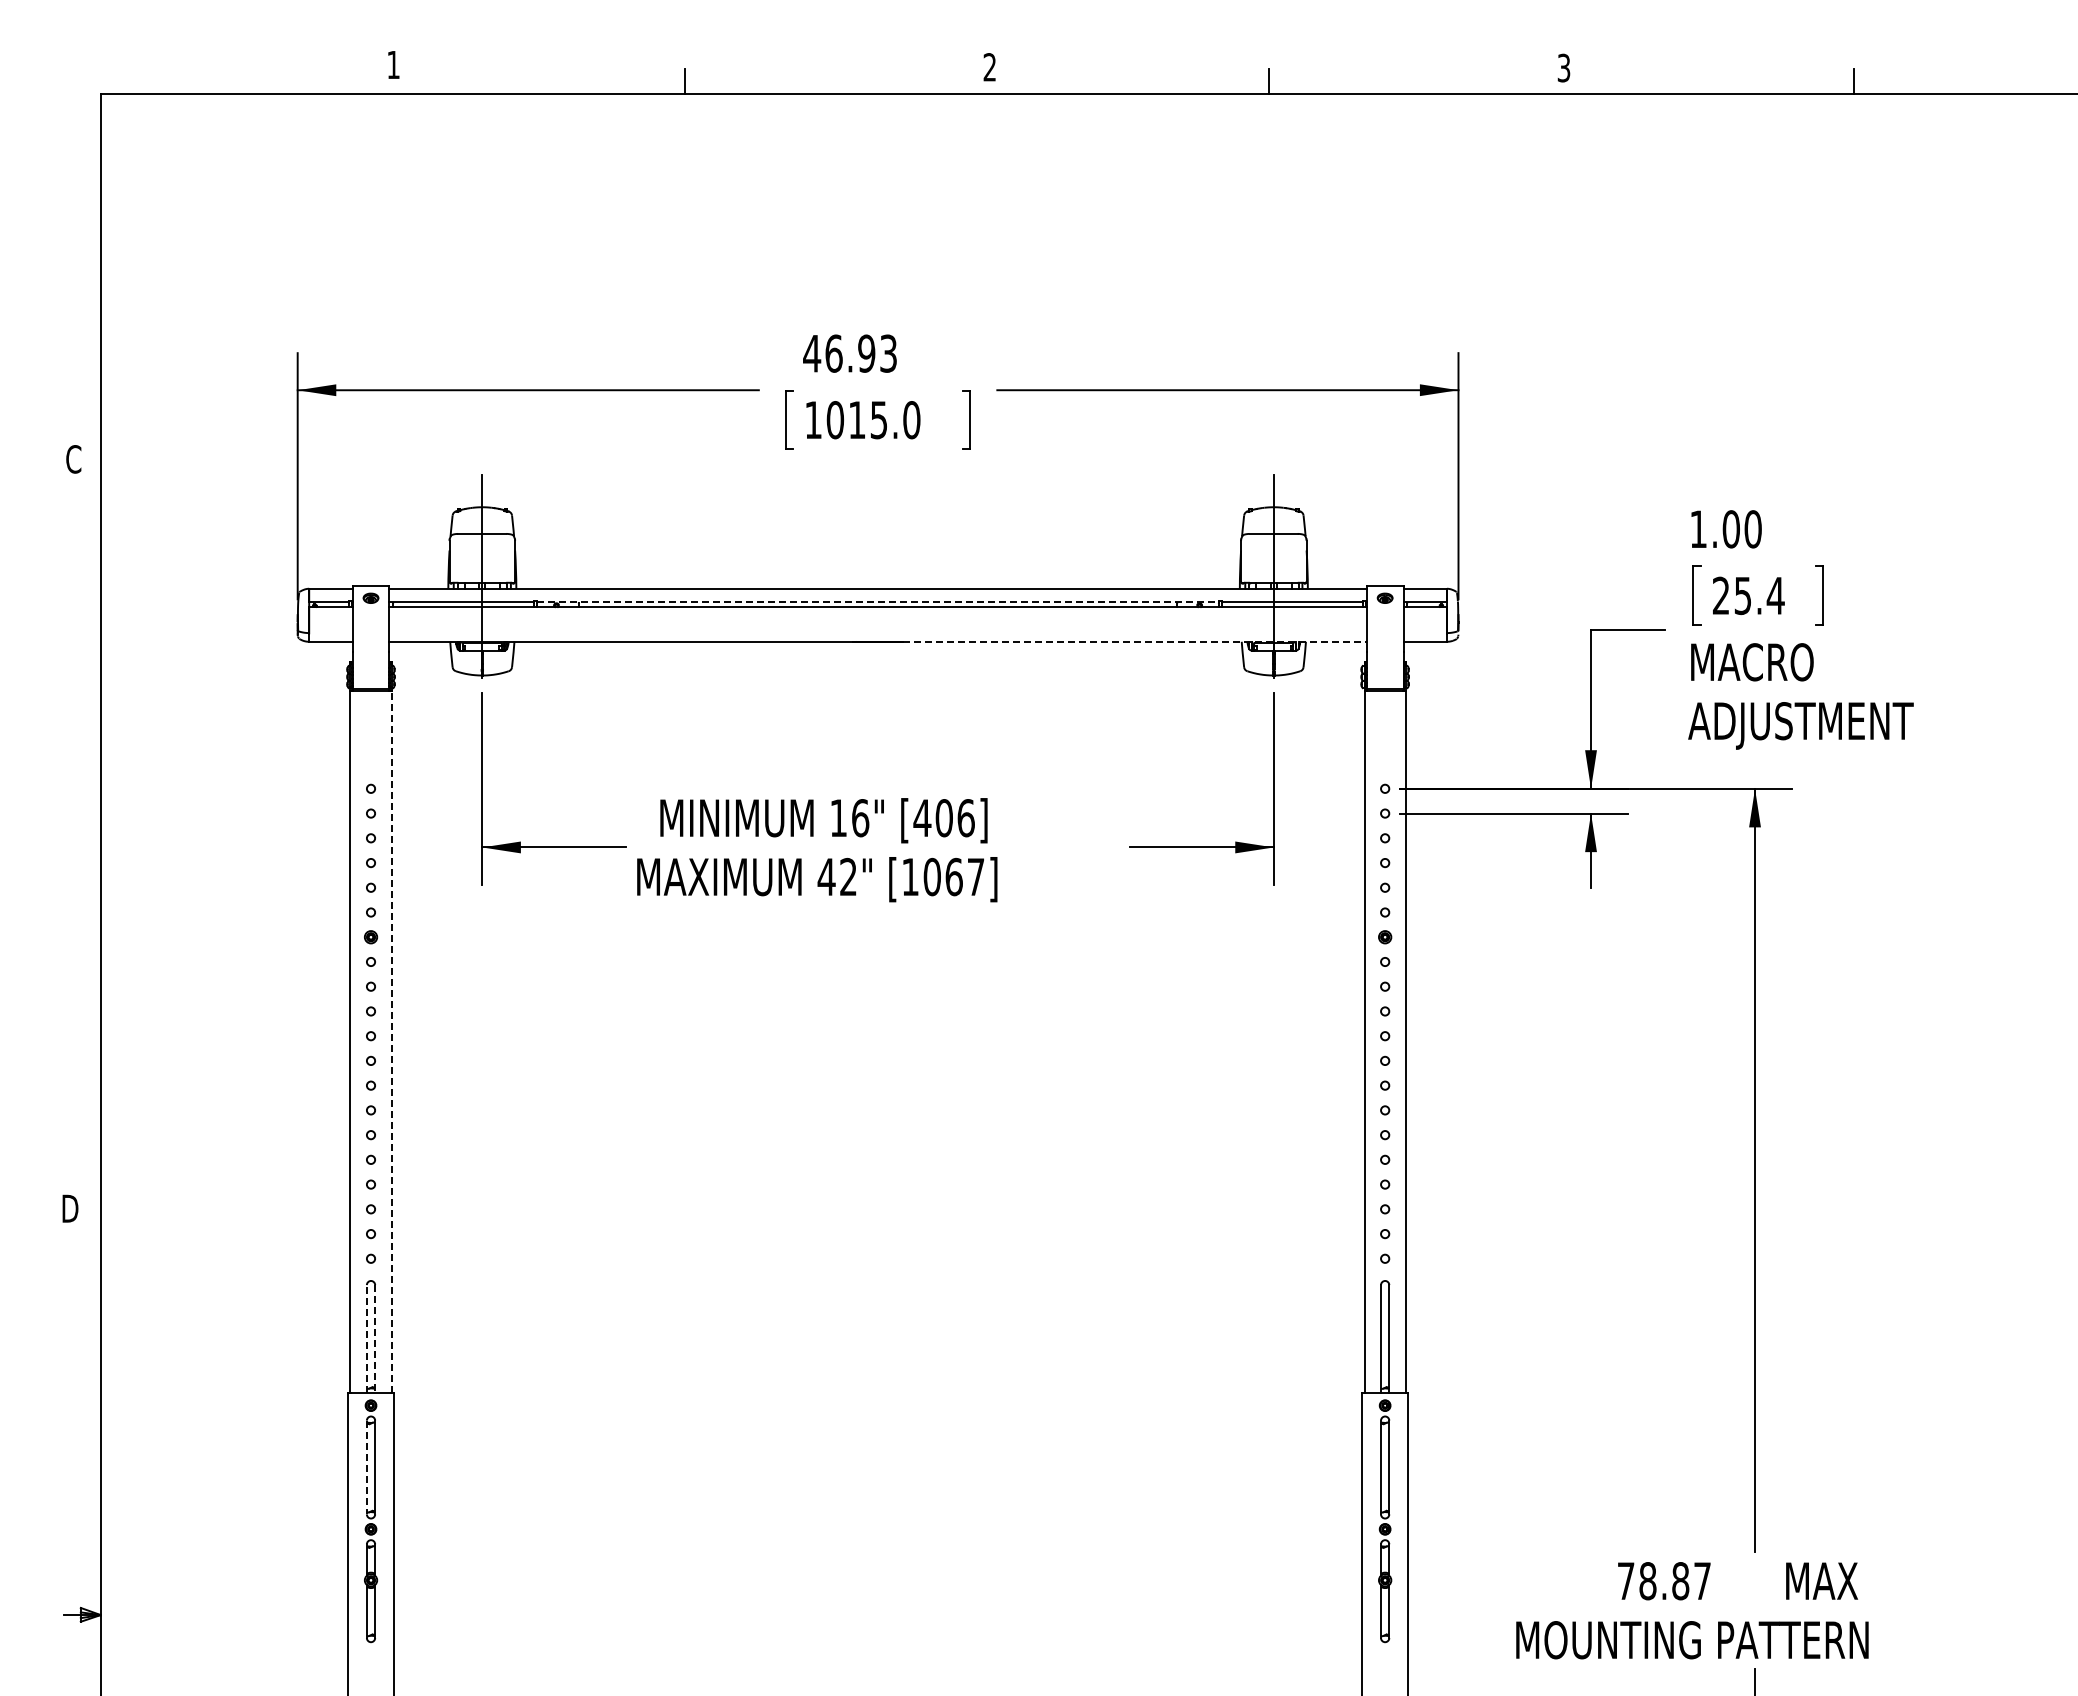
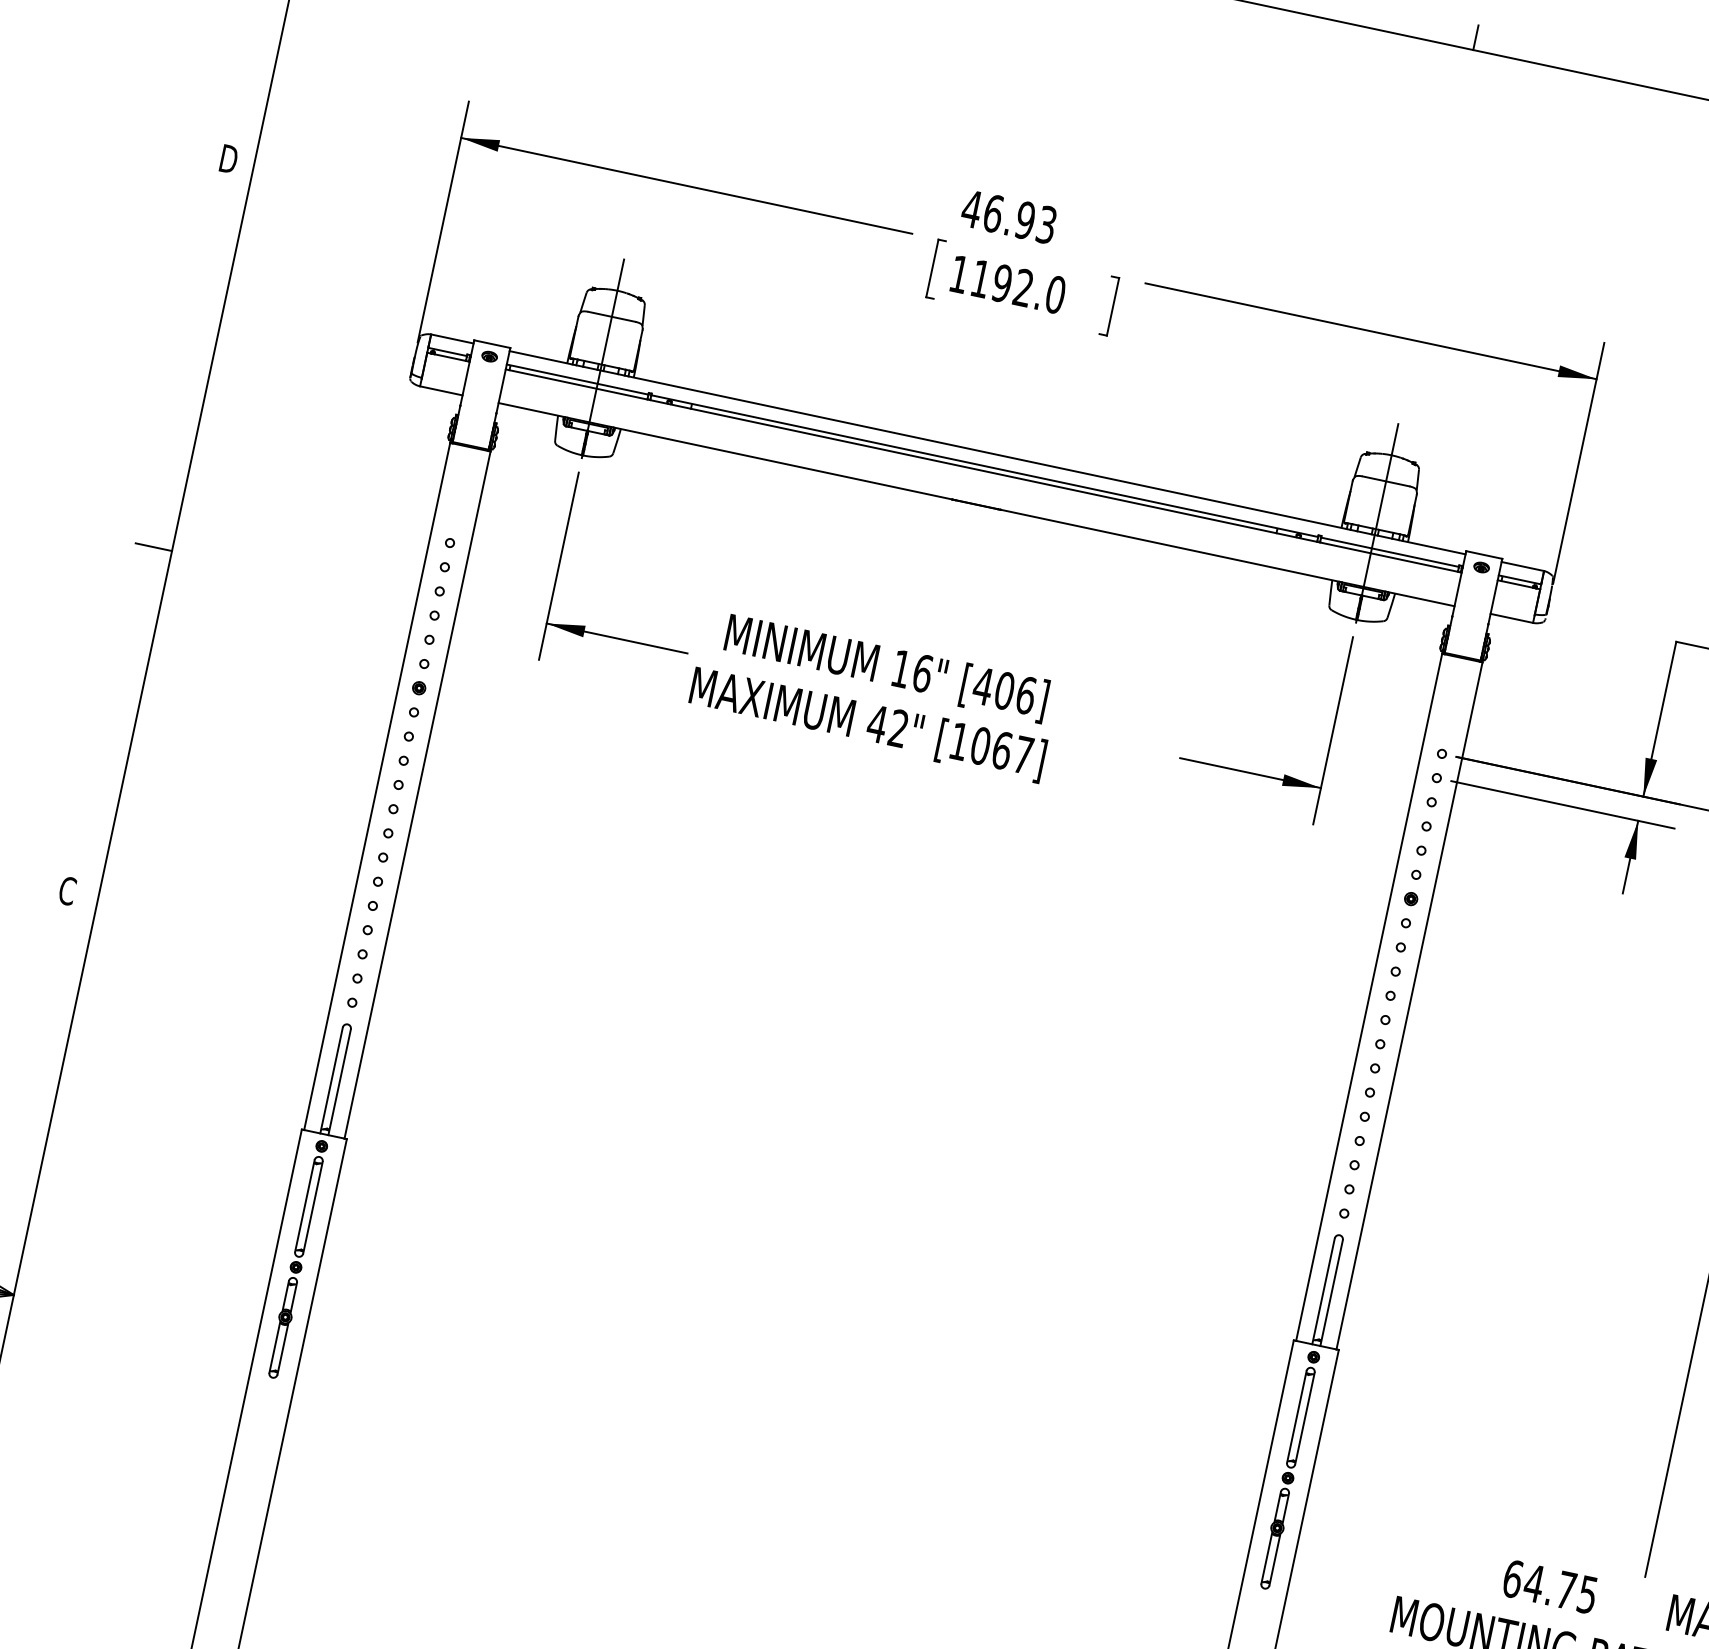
text: (856, 420) -> (1001, 283), 1015.0 -> 1192.0
text: (74, 459) -> (228, 159), C -> D
line: (878, 602) -> (985, 466), dashed -> solid
line: (1134, 641) -> (1227, 557), dashed -> solid
line: (81, 854) -> (153, 547), added
line: (391, 1041) -> (417, 794), dashed -> solid
text: (69, 1208) -> (67, 890), D -> C
line: (366, 1338) -> (331, 1079), dashed -> solid
line: (375, 1339) -> (339, 1082), dashed -> solid
line: (366, 1467) -> (304, 1205), dashed -> solid
text: (1663, 1581) -> (1549, 1587), 78.87 -> 64.75

